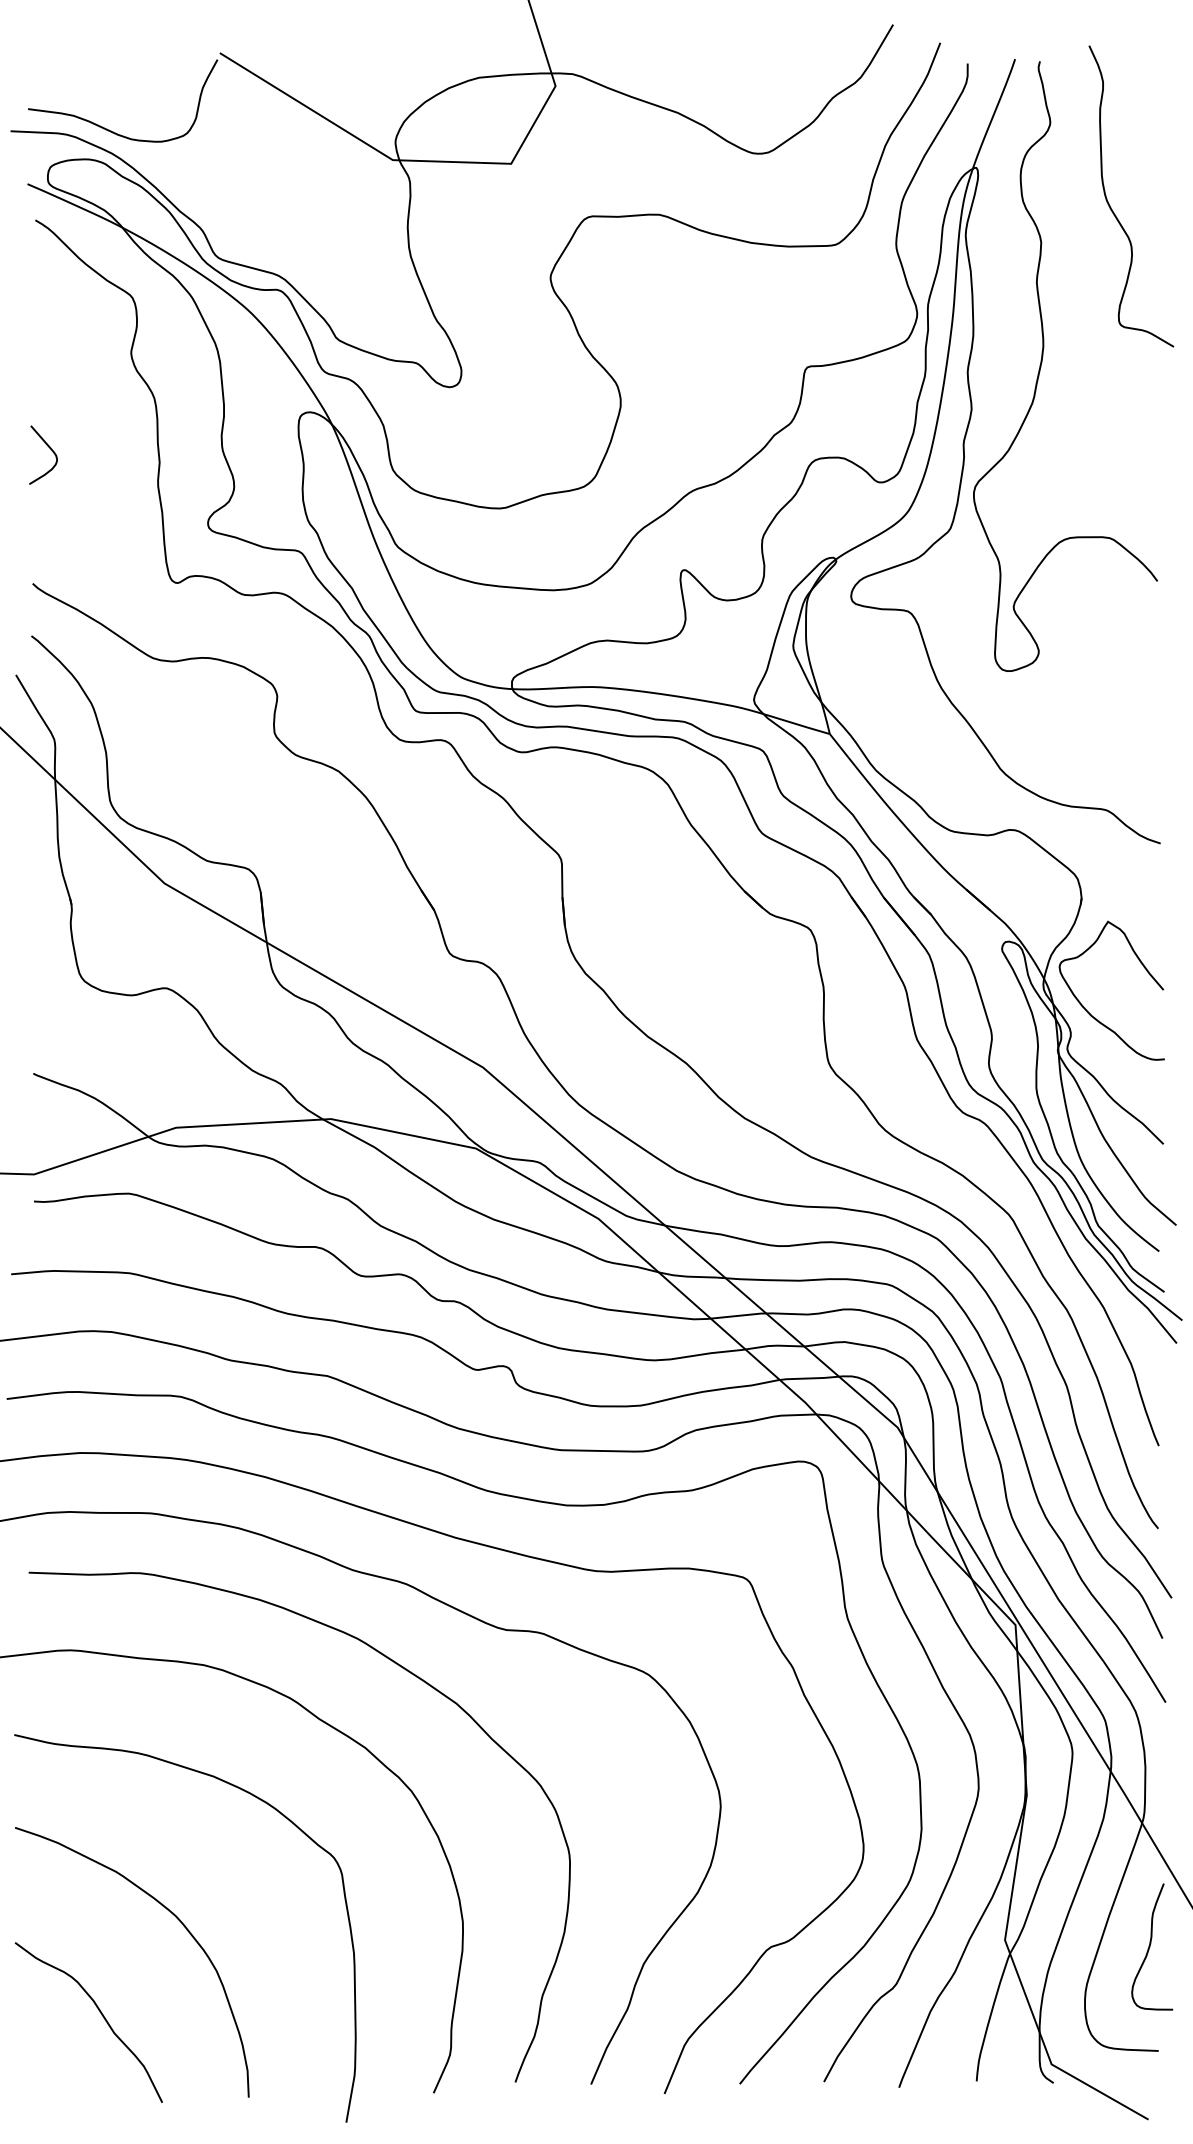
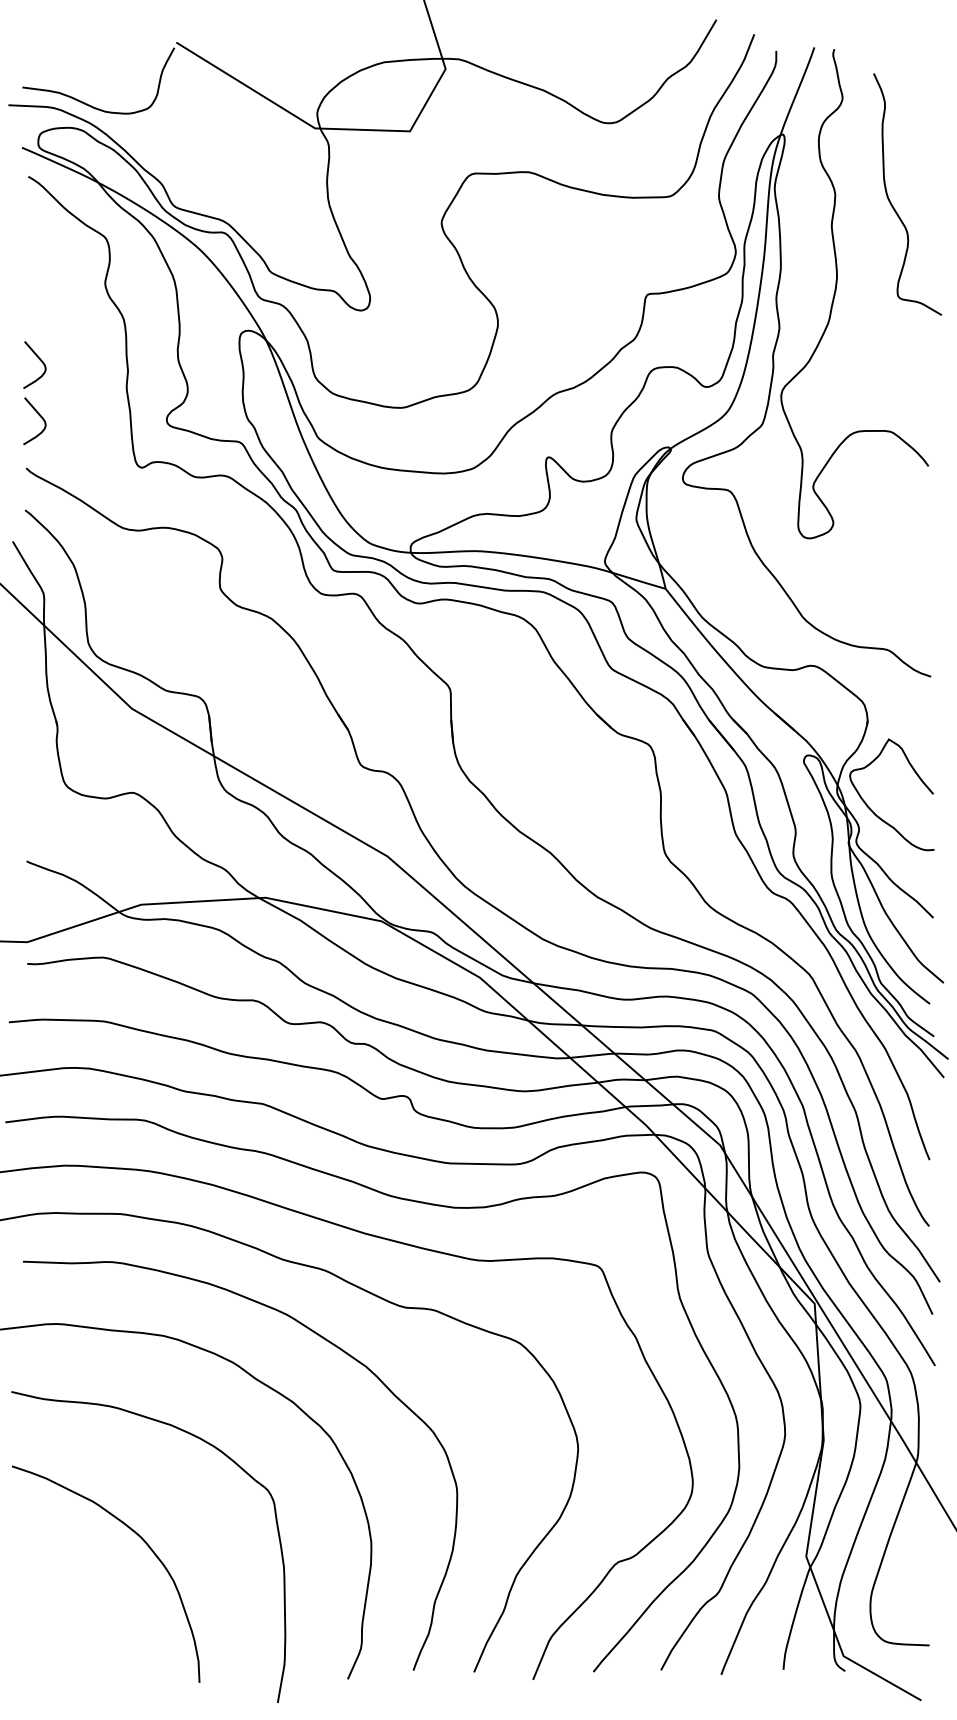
curve: (1111, 207) -> (891, 203), moved
curve: (49, 518) -> (39, 415), added
curve: (1150, 1946) -> (922, 1561), removed
curve: (101, 2015) -> (81, 1616), removed

